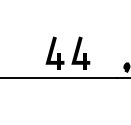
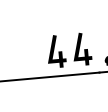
part: (73, 55) -> (74, 52), moved

